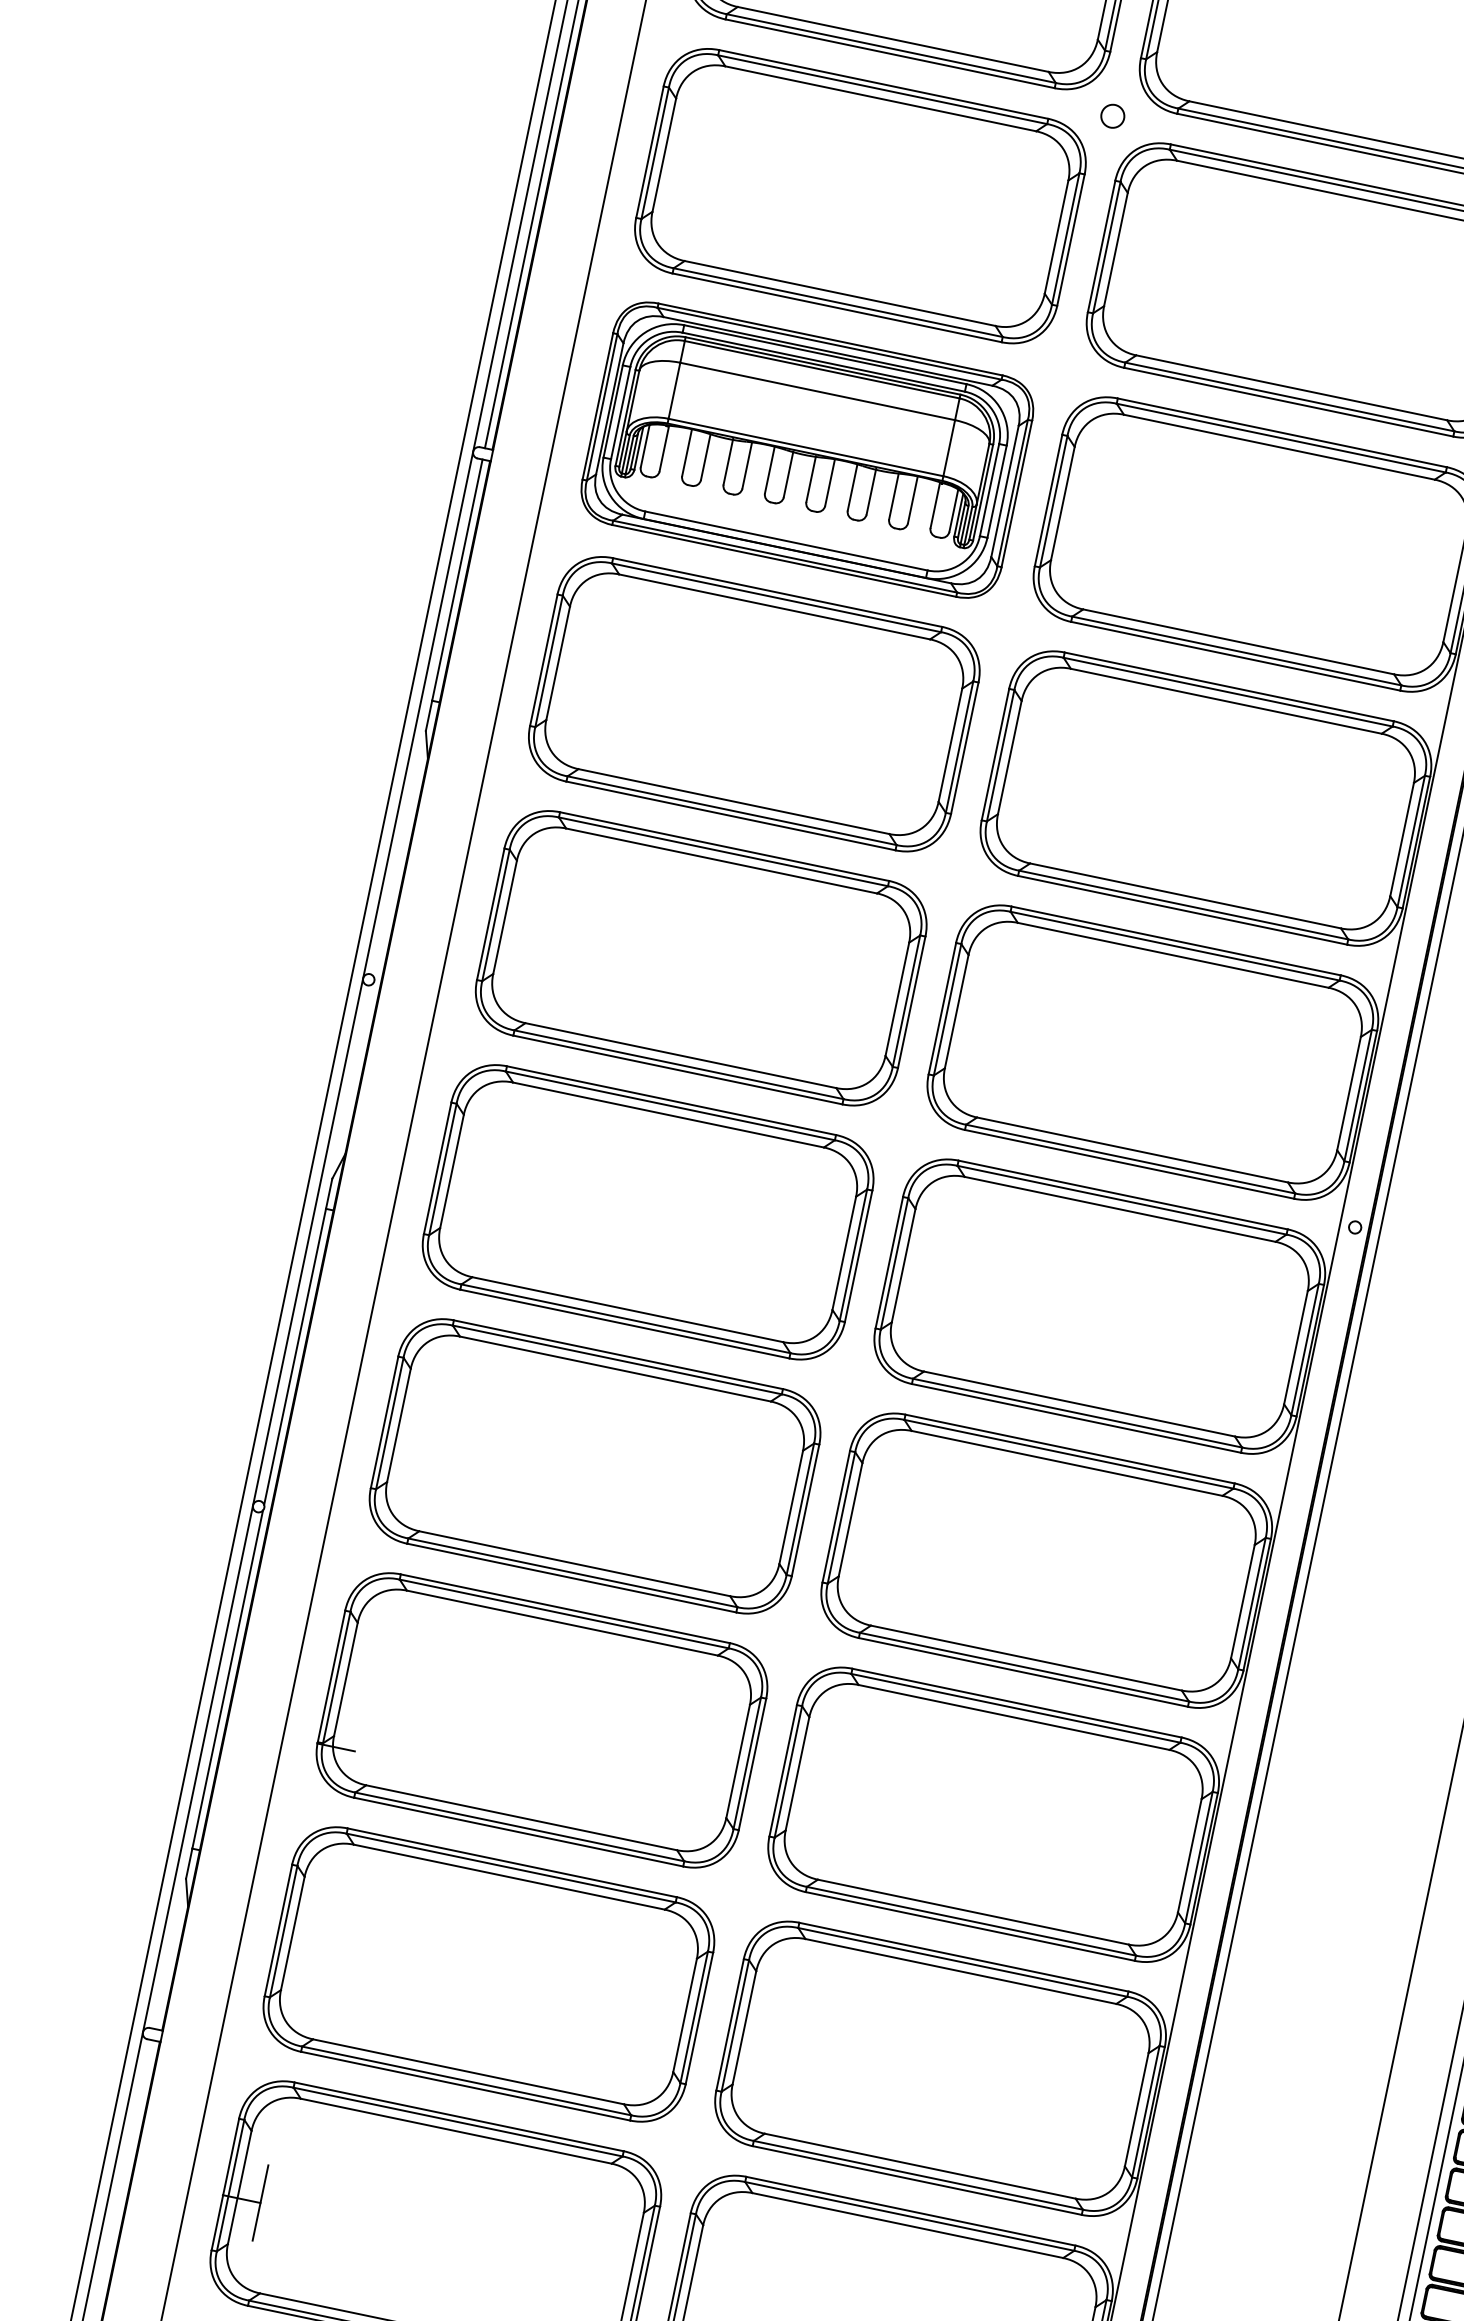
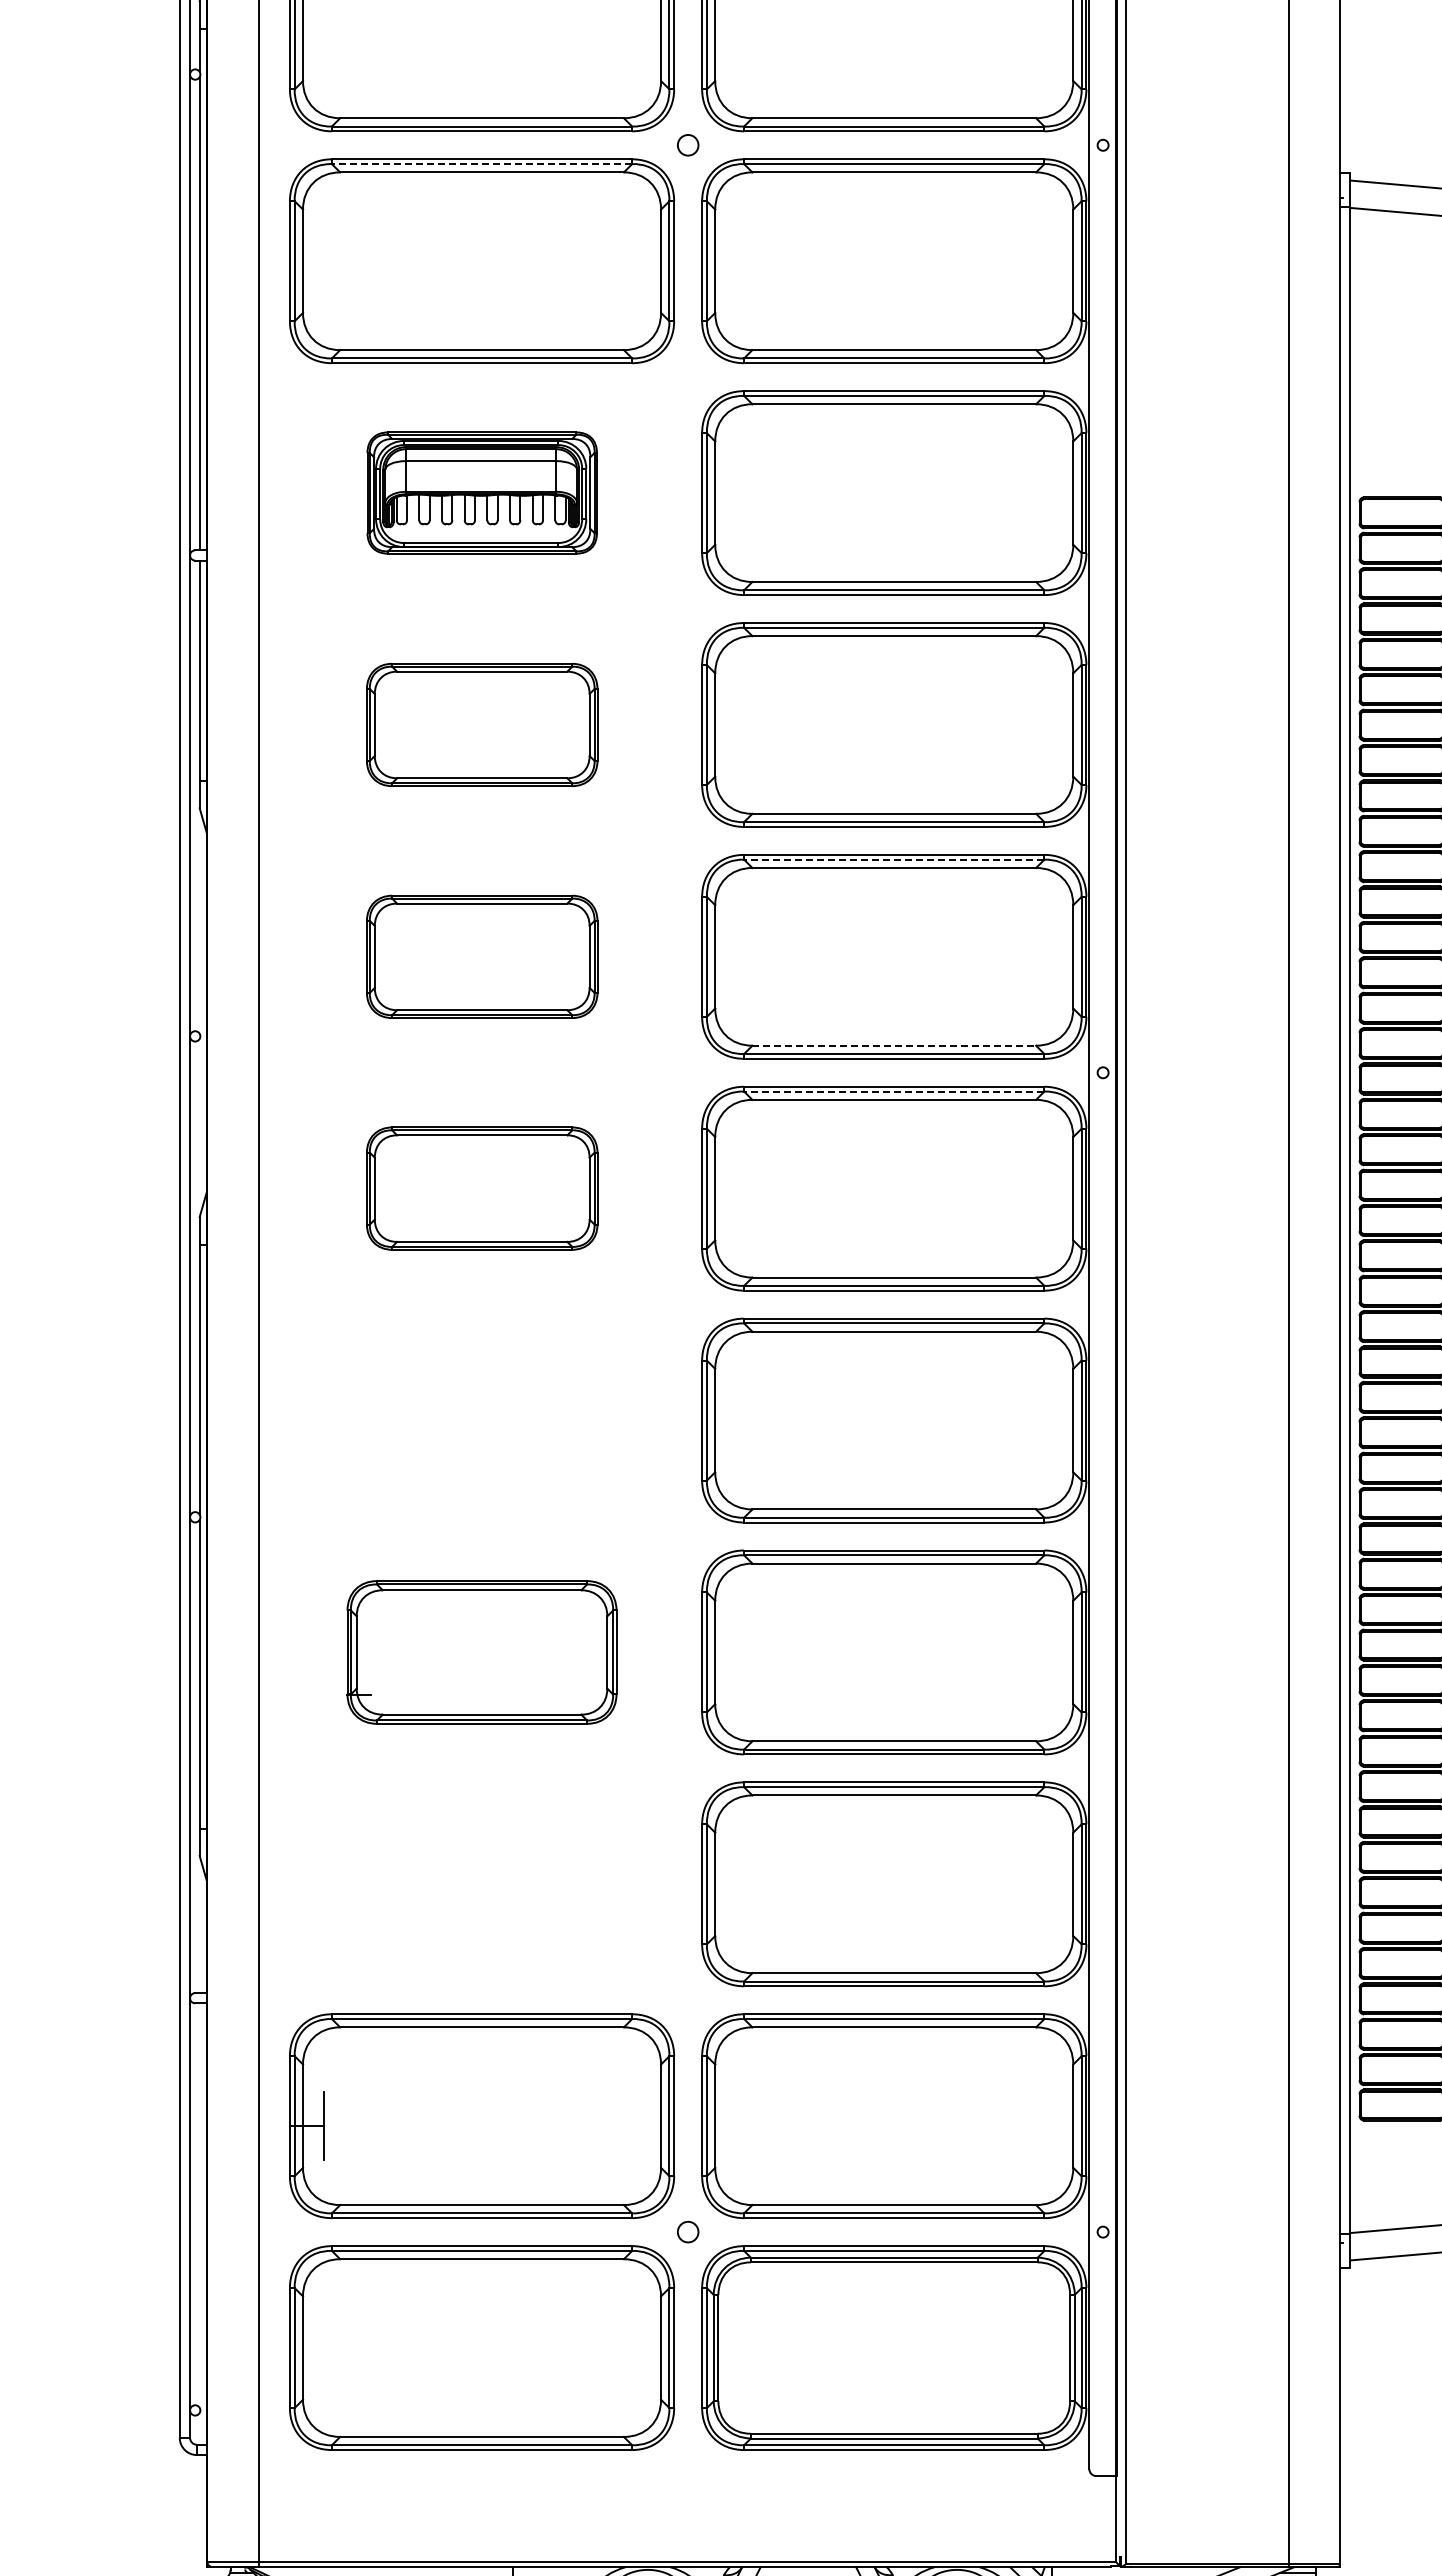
line: (881, 90) -> (481, 164), solid -> dashed
part: (808, 449) -> (482, 492), size x0.6
part: (754, 703) -> (482, 724), size x0.6
line: (1174, 945) -> (893, 859), solid -> dashed
part: (701, 958) -> (482, 956), size x0.6
line: (1132, 1149) -> (894, 1045), solid -> dashed
line: (1121, 1199) -> (893, 1091), solid -> dashed
part: (648, 1212) -> (482, 1188), size x0.6
part: (595, 1466) -> (482, 1420), removed
part: (541, 1720) -> (481, 1652), size x0.7
part: (489, 1974) -> (482, 1884), removed

